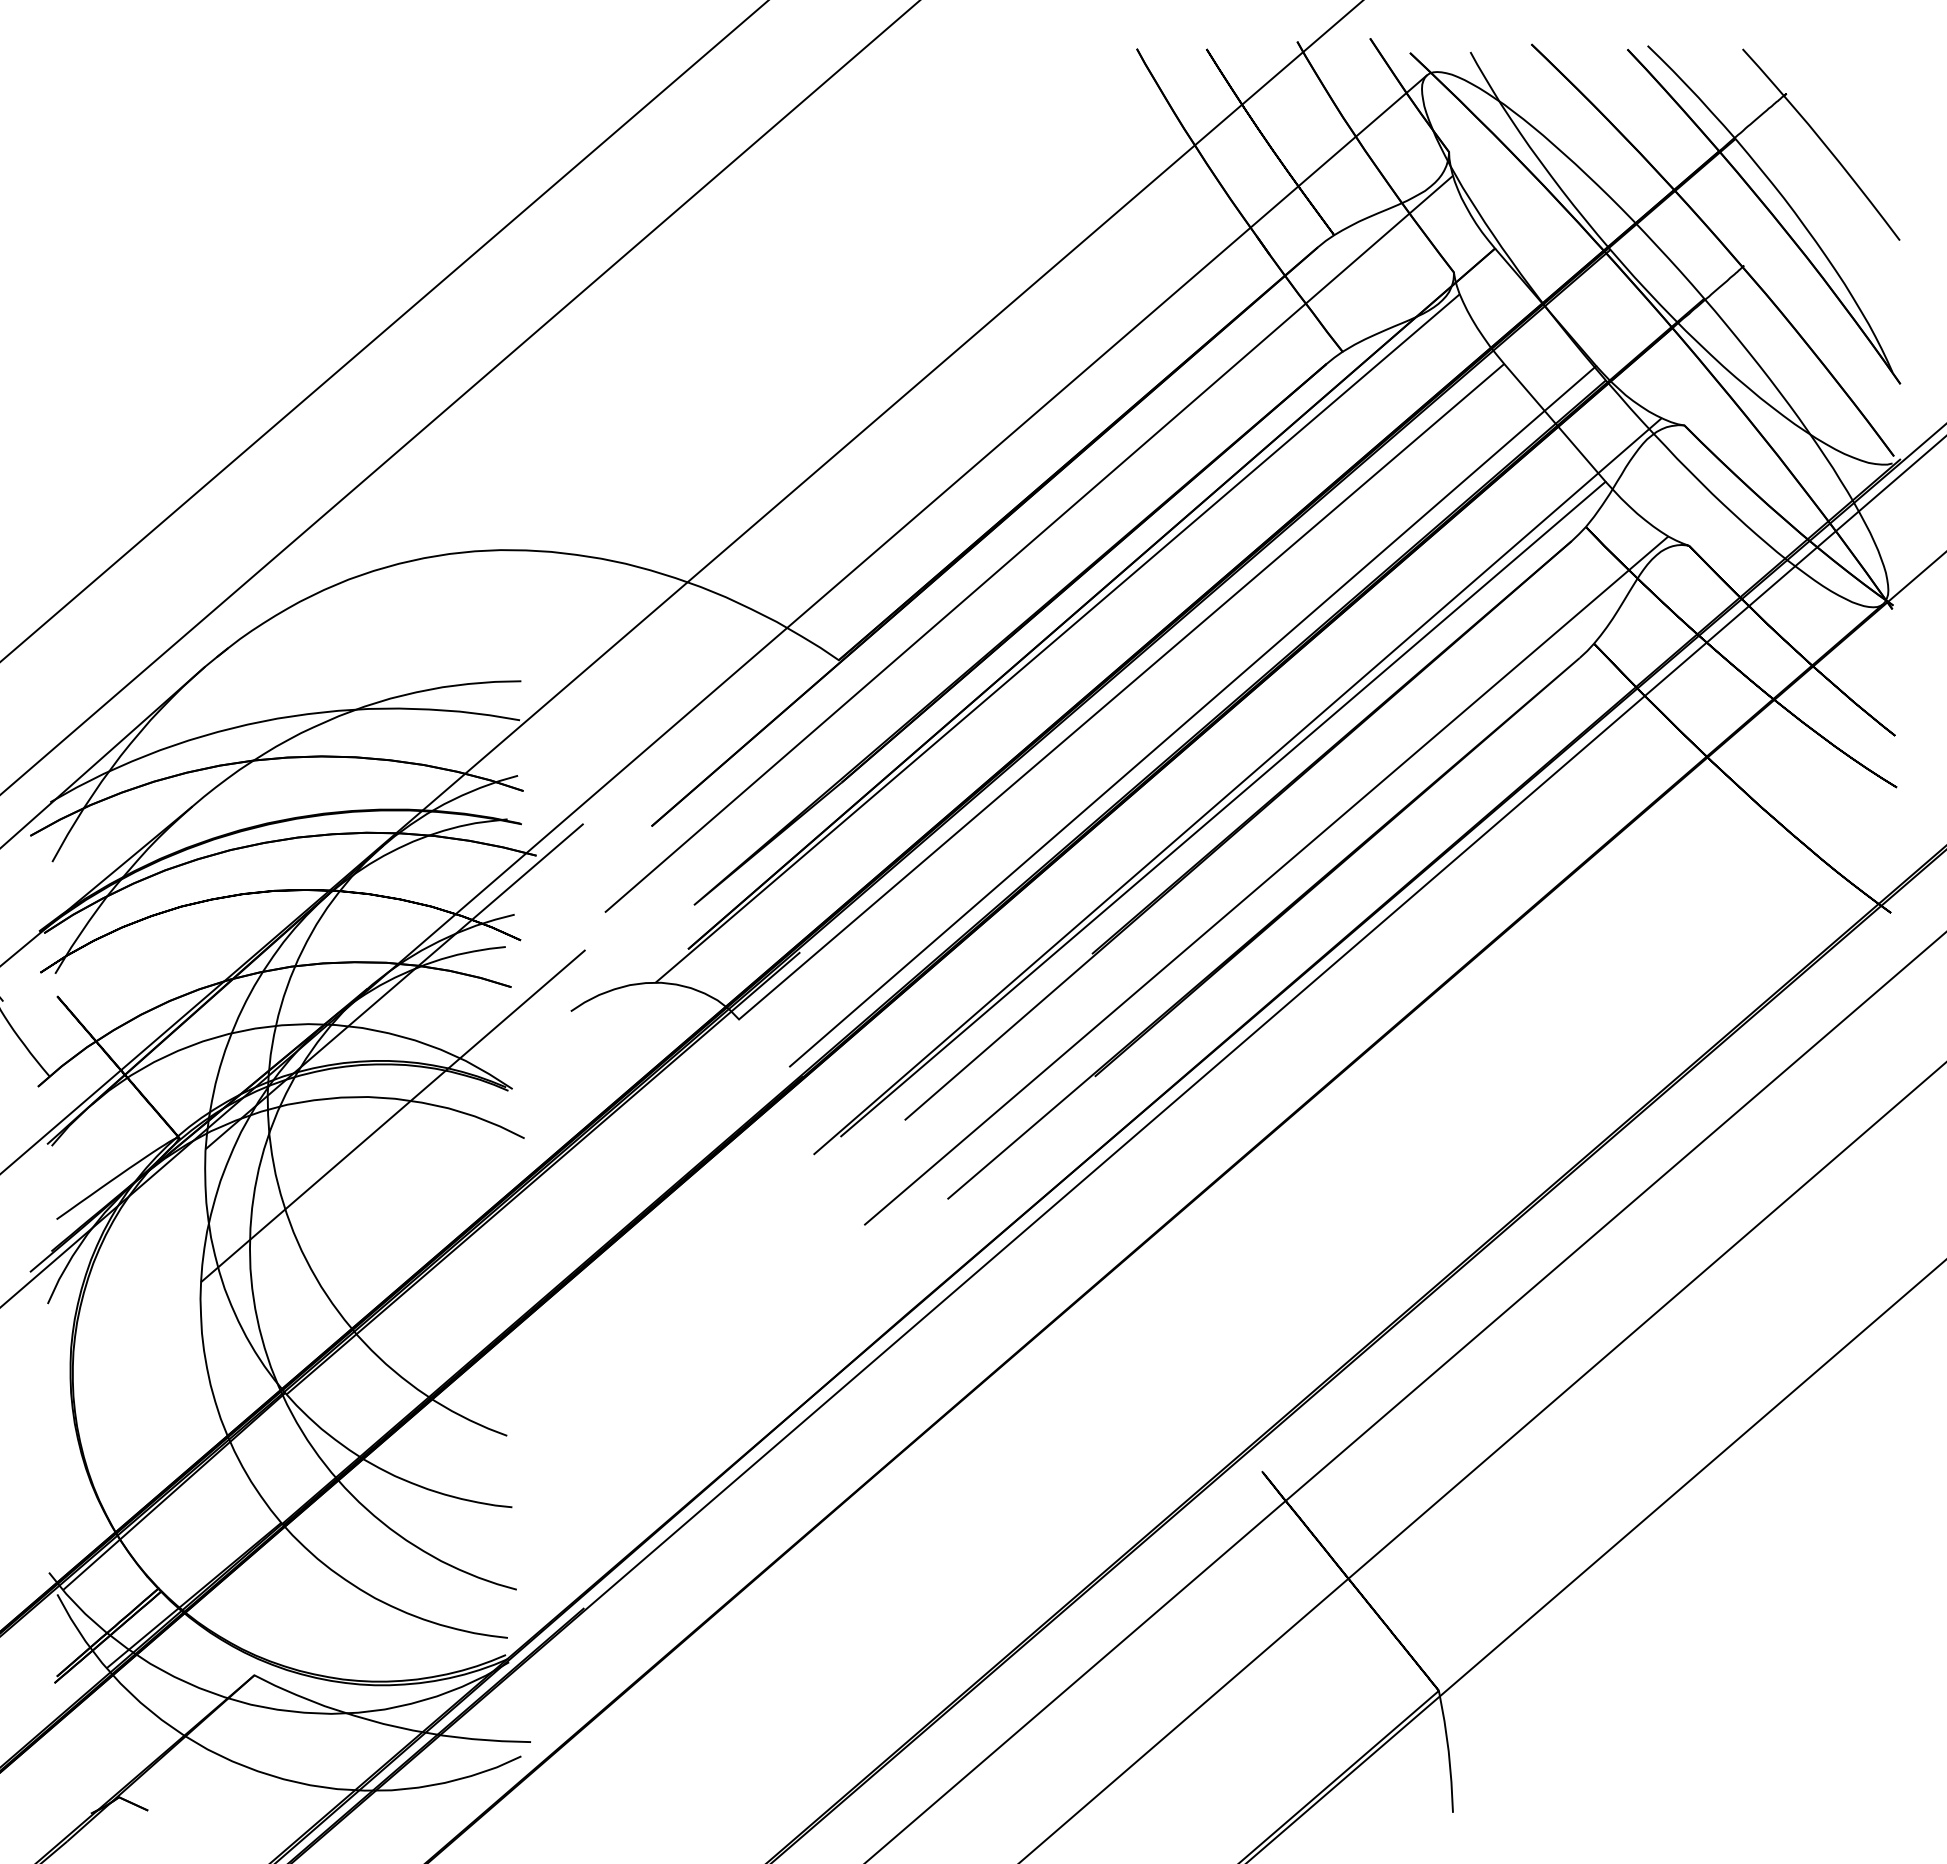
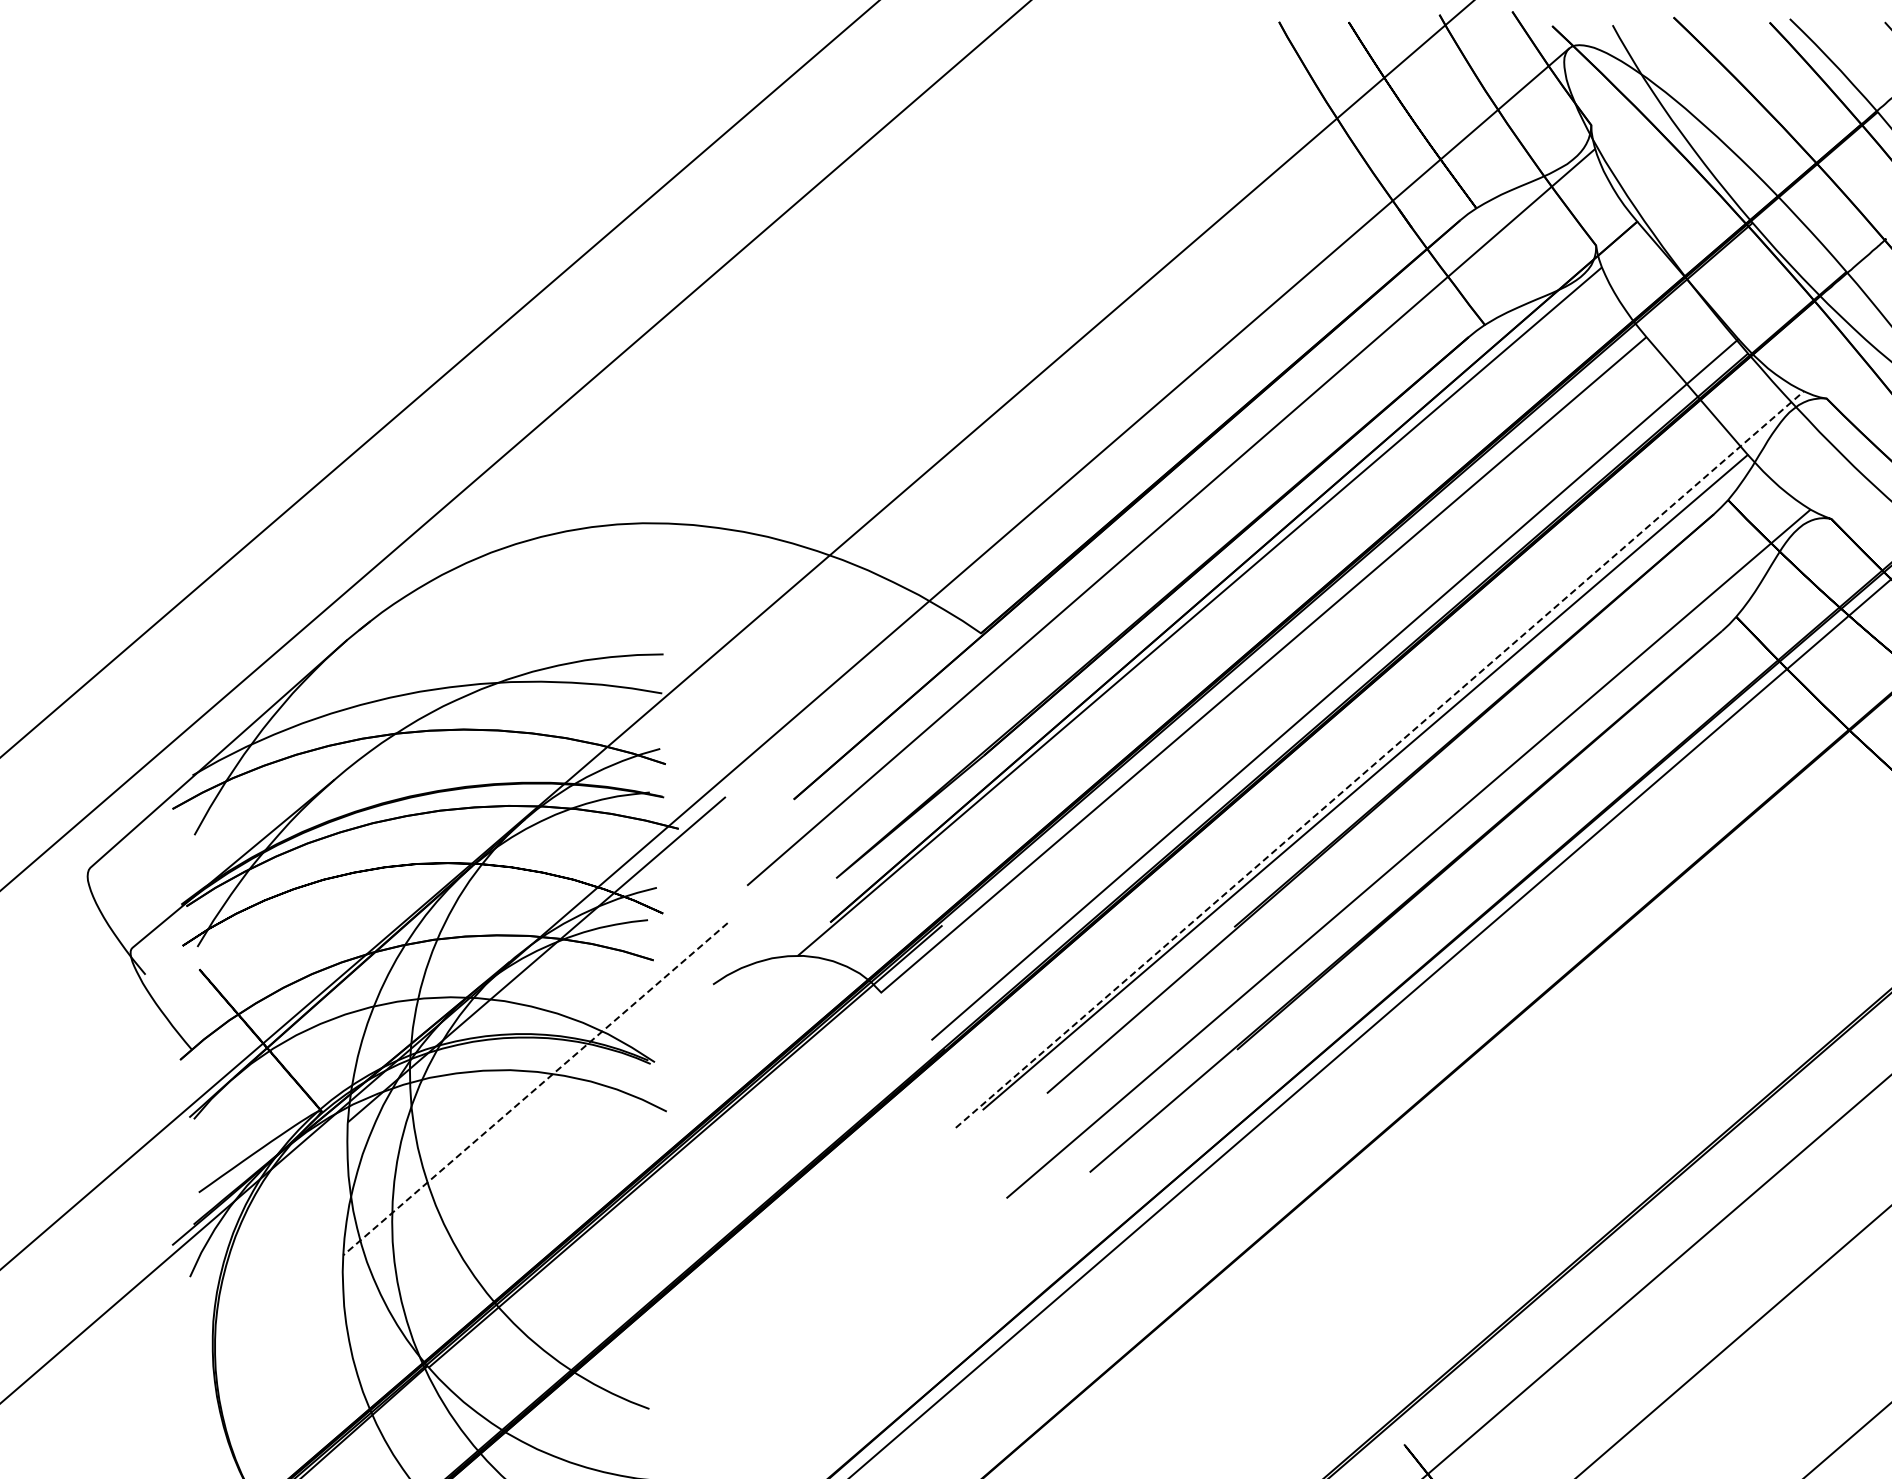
line: (1237, 786) -> (1379, 759), solid -> dashed
line: (392, 1116) -> (534, 1089), solid -> dashed

